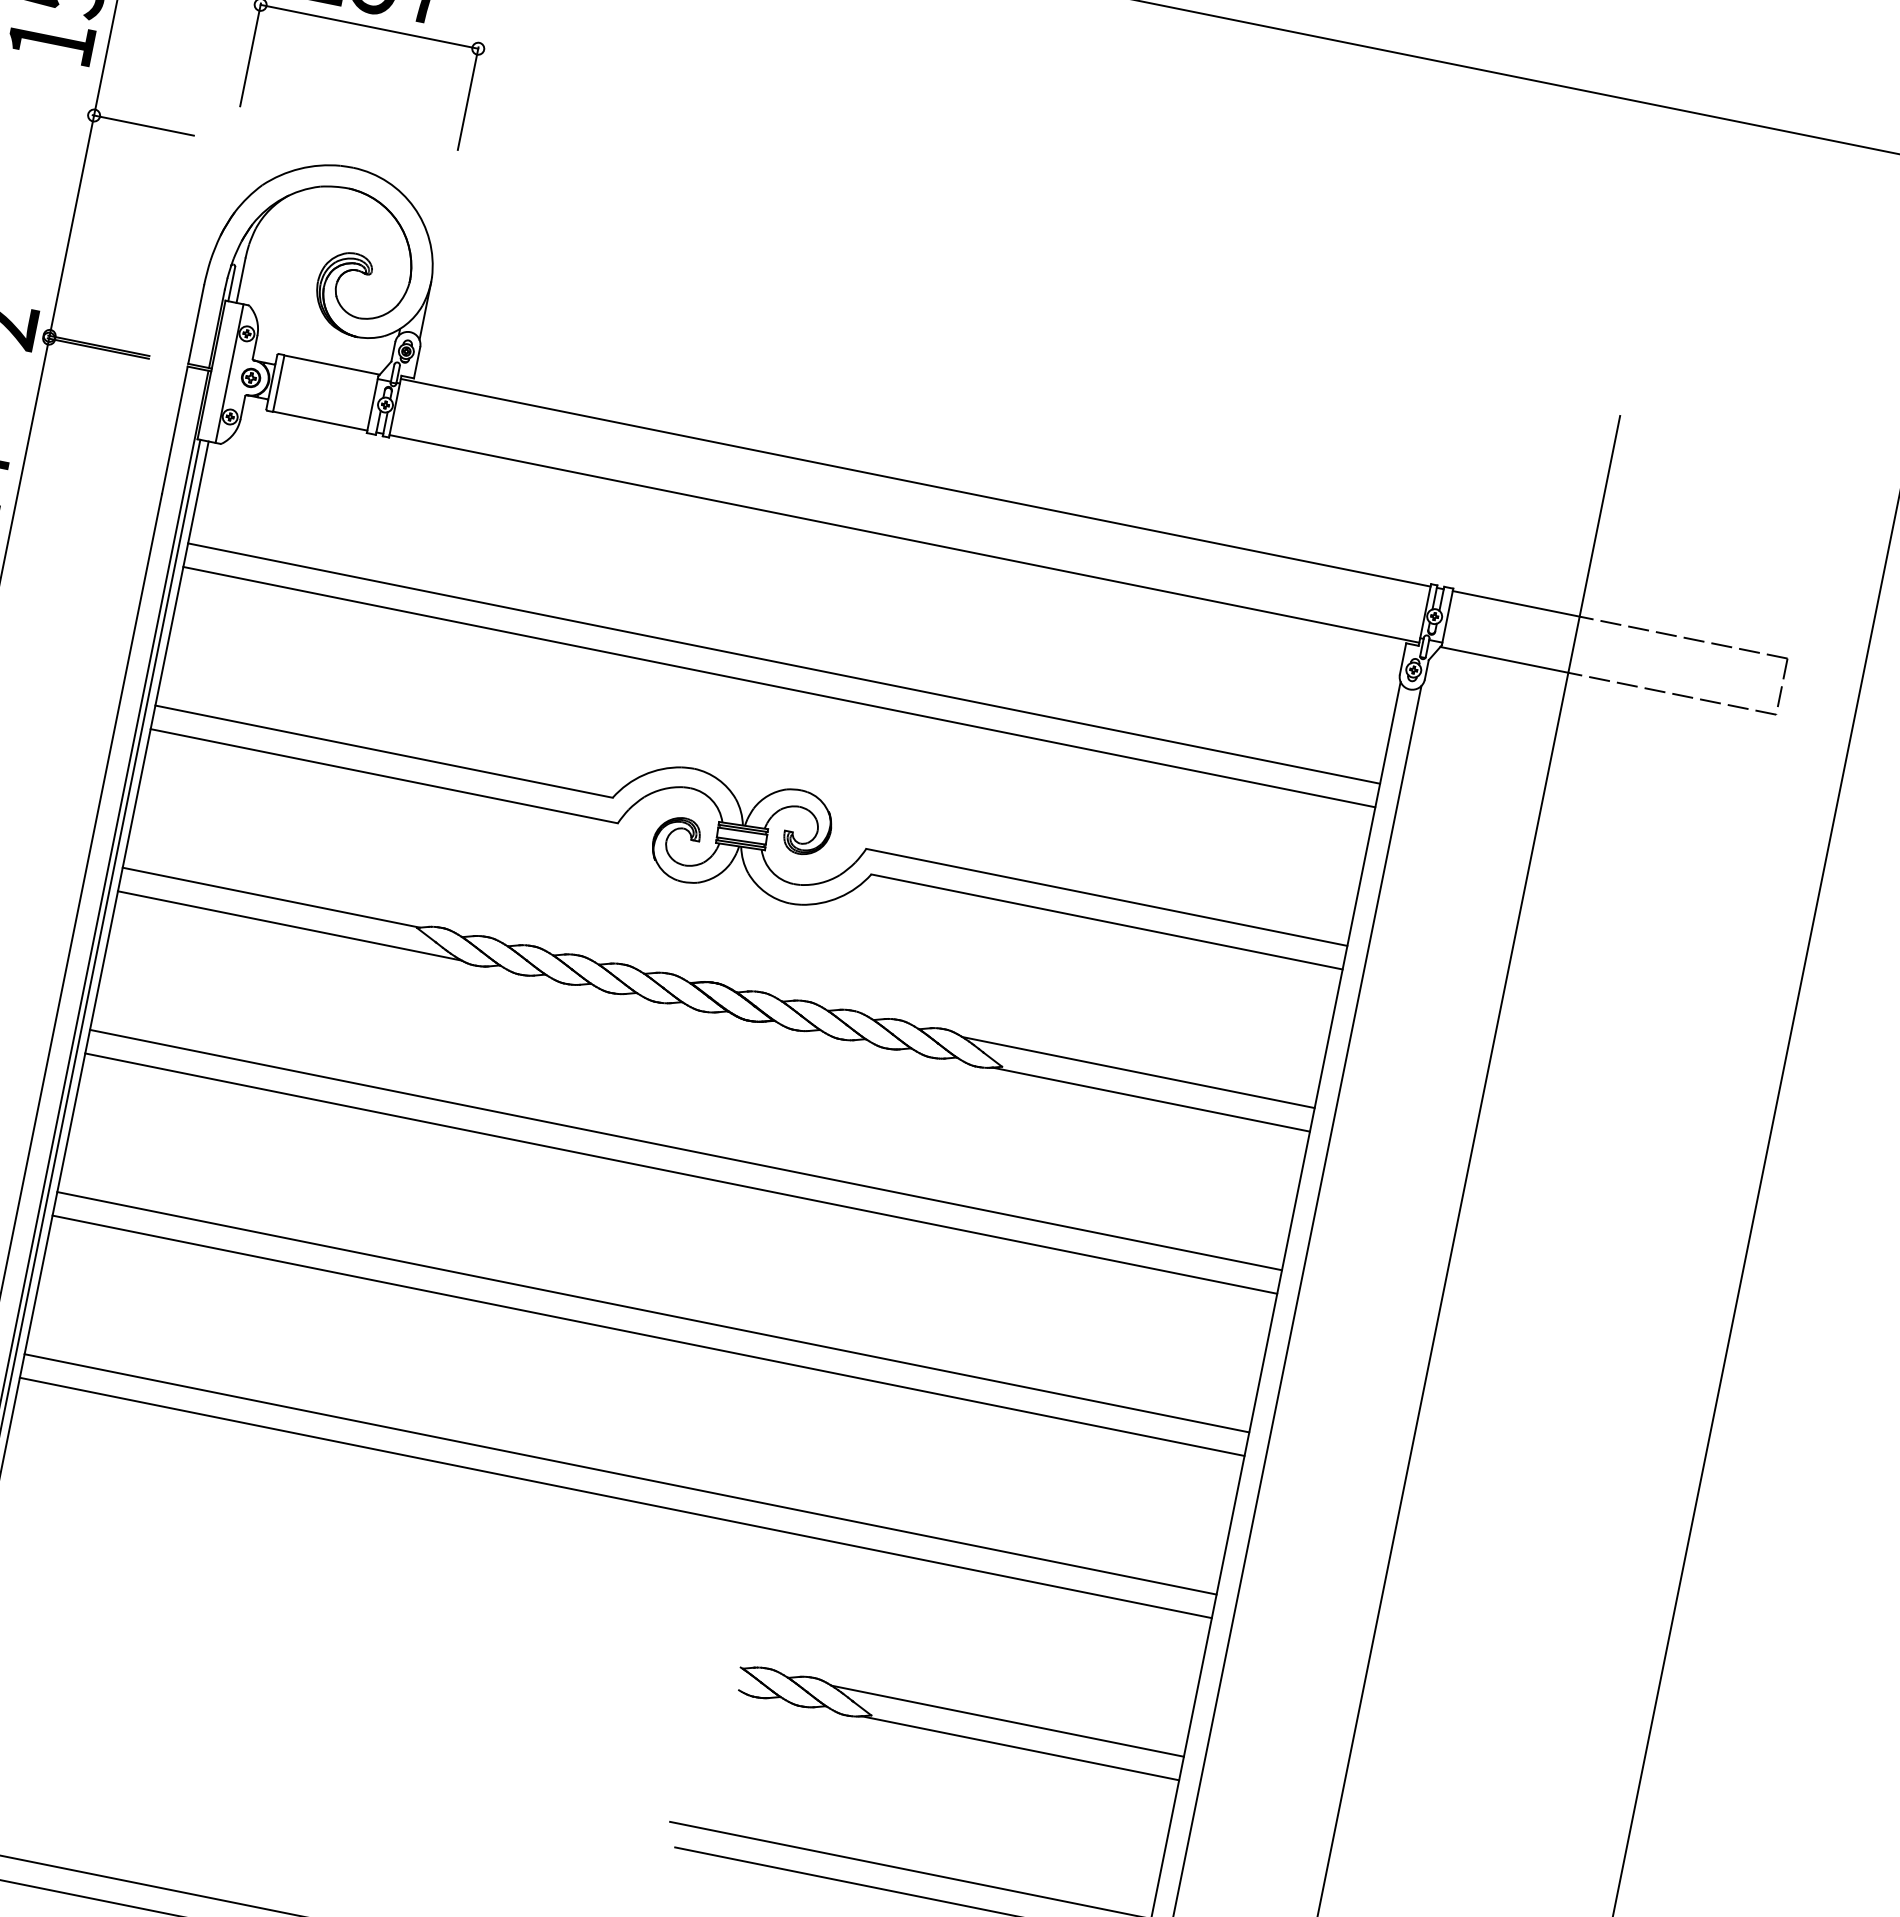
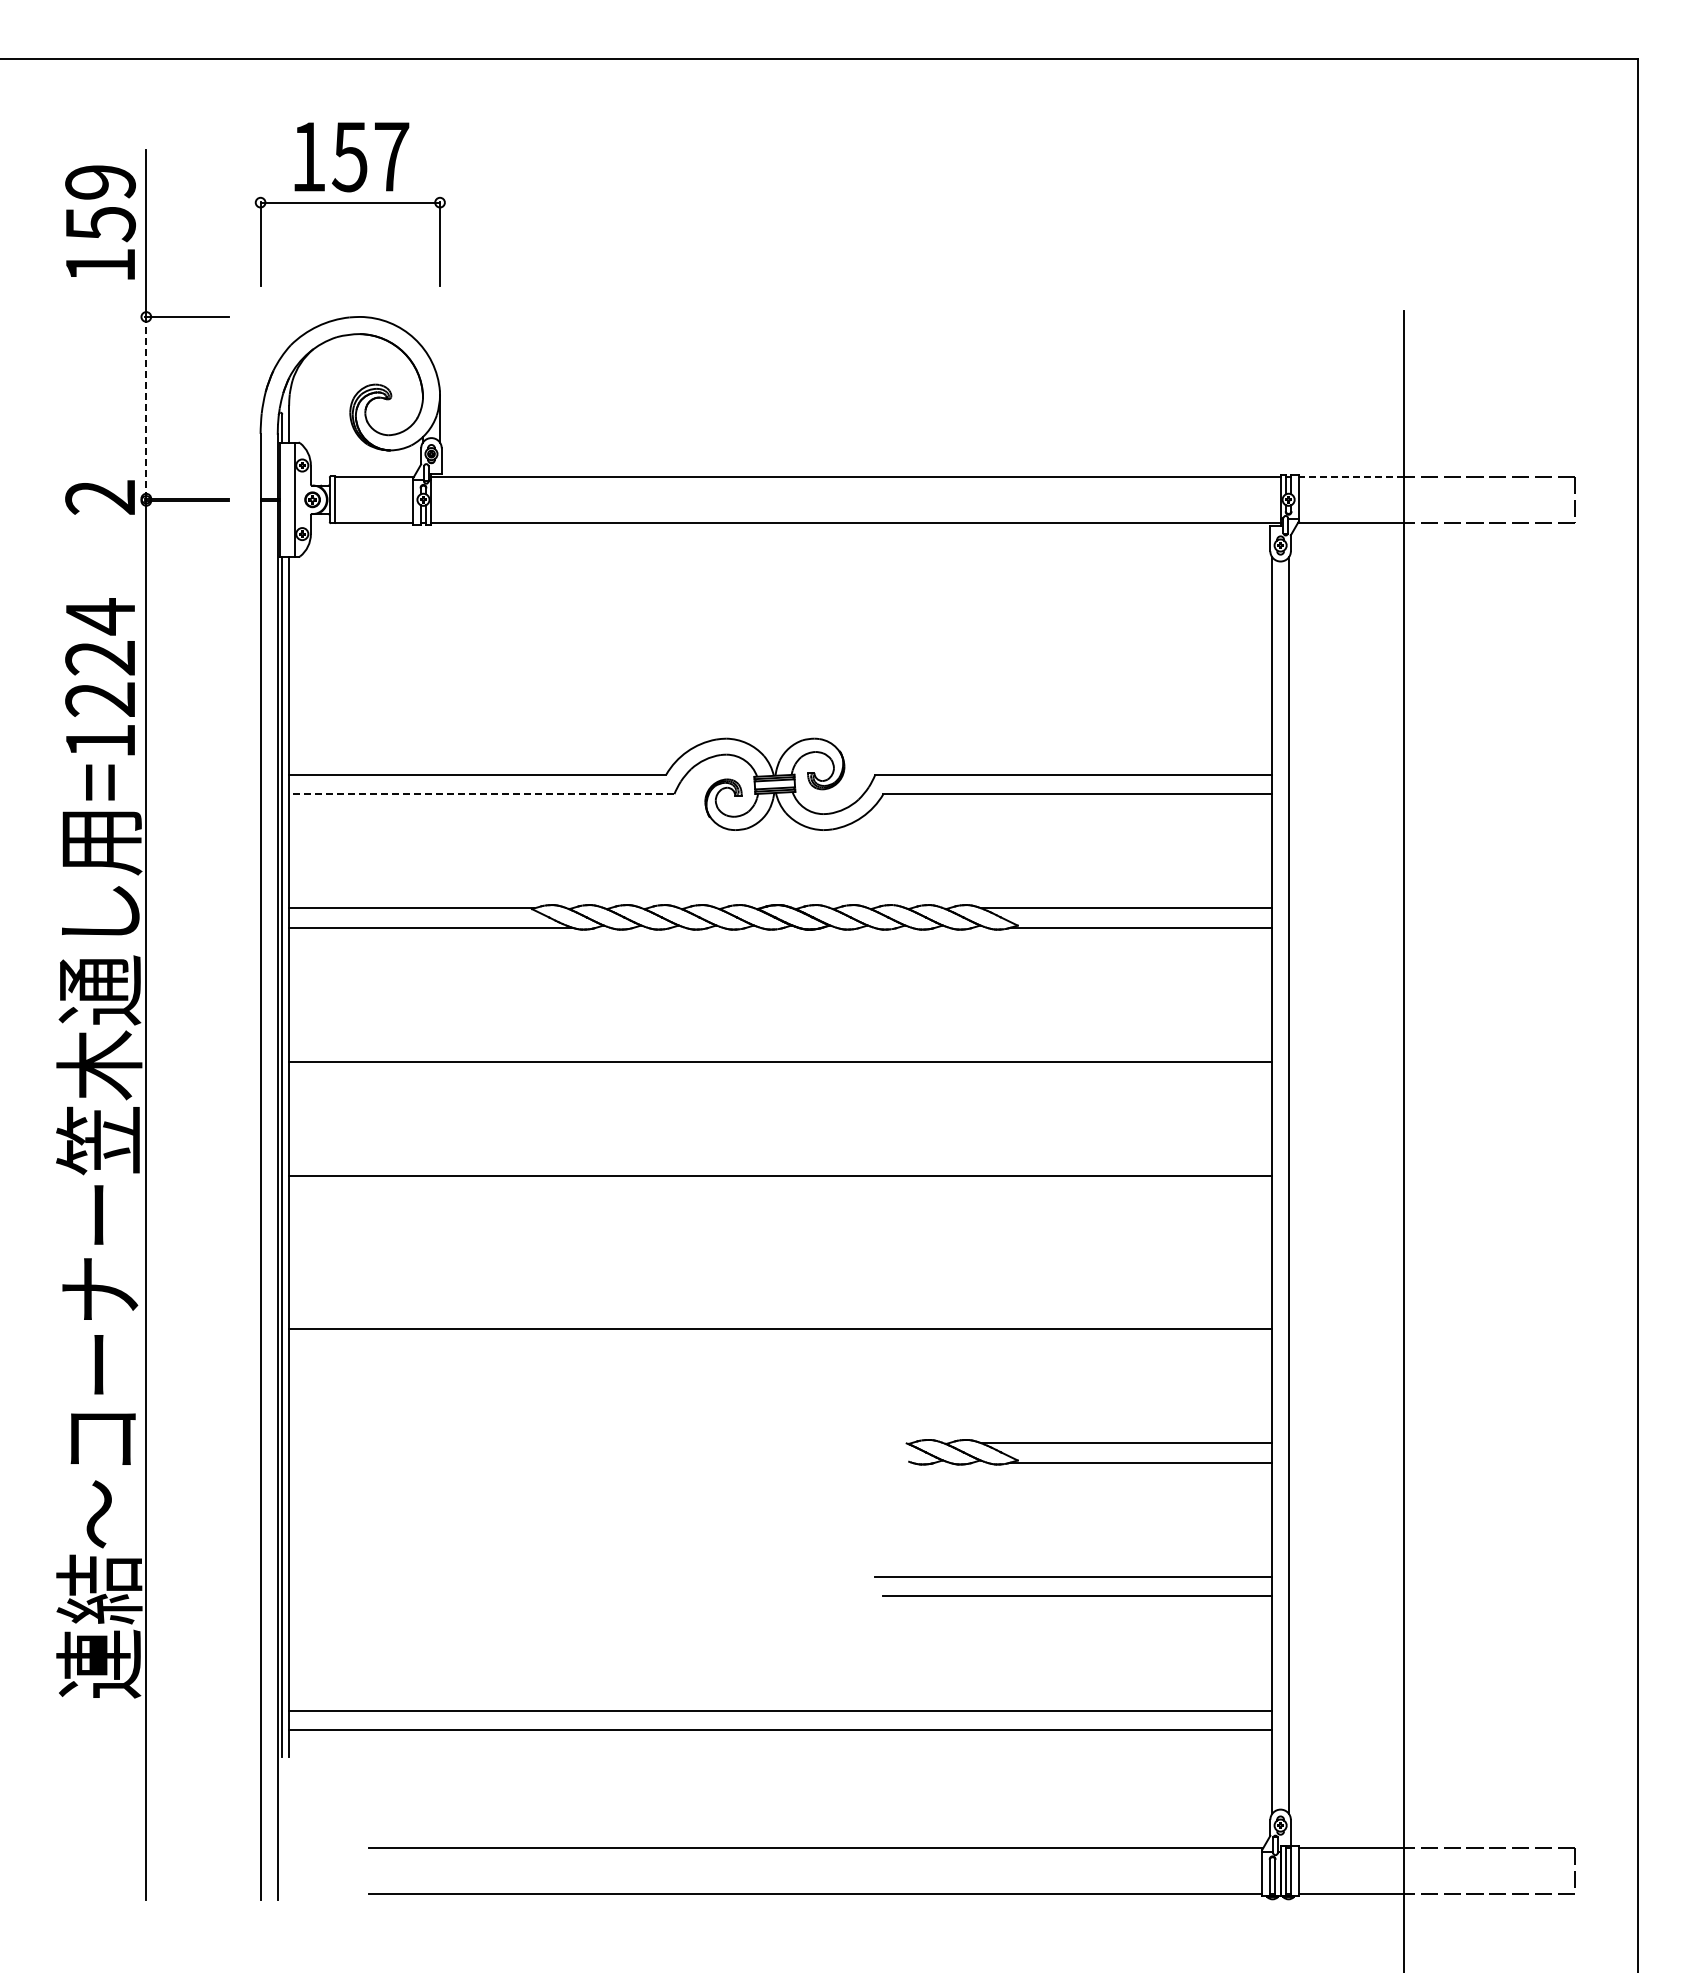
line: (72, 225) -> (146, 407), solid -> dashed
line: (1515, 603) -> (1350, 476), solid -> dashed
line: (784, 662) -> (780, 640), removed
line: (779, 687) -> (780, 660), removed
line: (383, 776) -> (481, 794), solid -> dashed
line: (685, 1150) -> (780, 1042), removed
line: (648, 1336) -> (780, 1195), removed
line: (620, 1474) -> (780, 1309), removed

